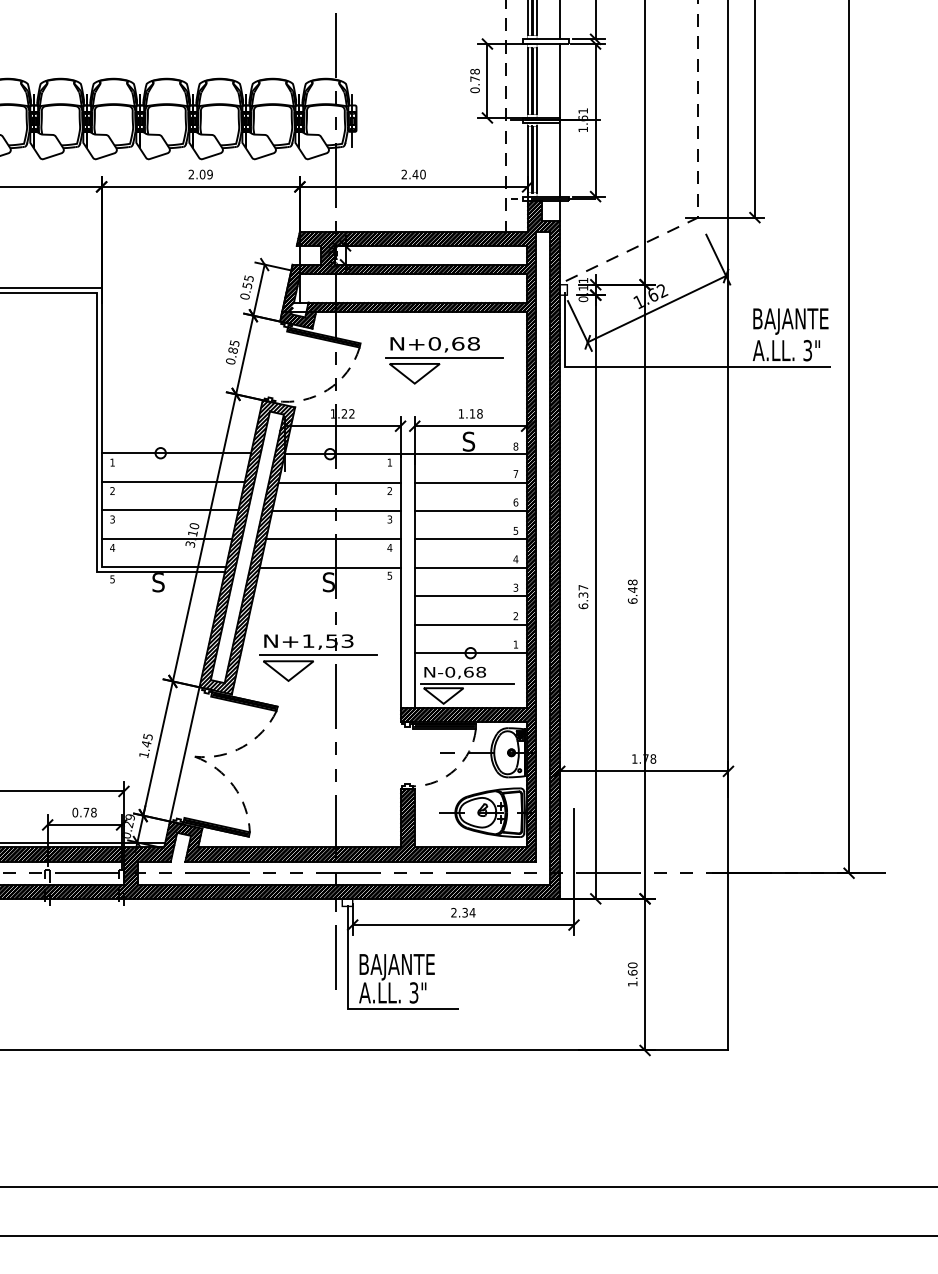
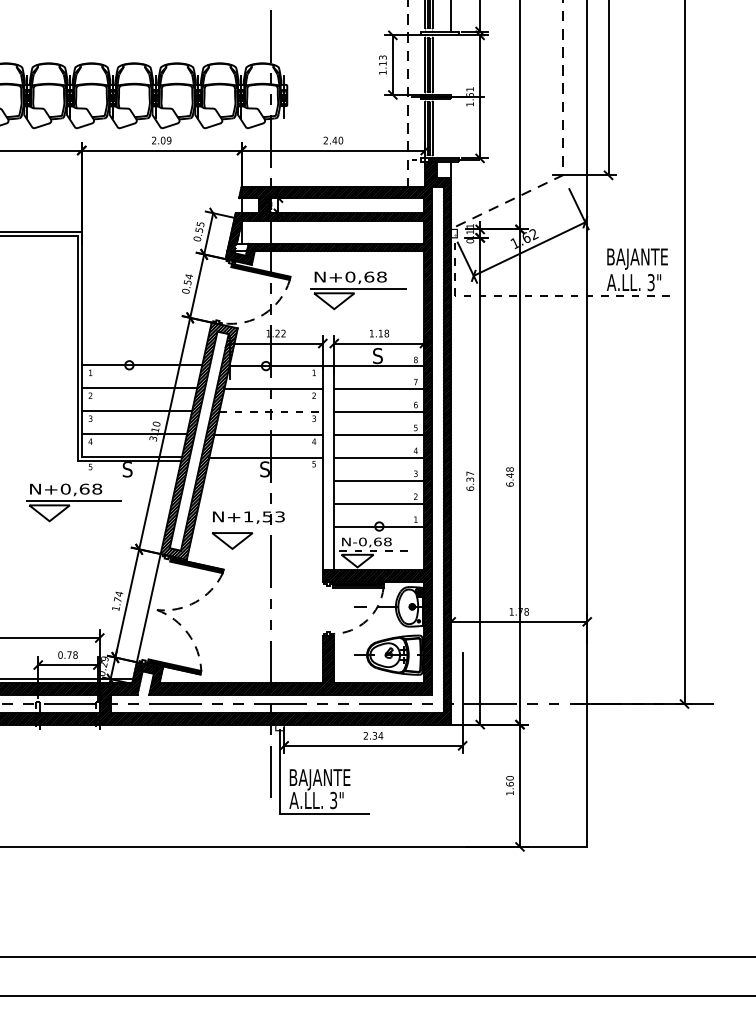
text: (474, 80) -> (382, 64), 0.78 -> 1.13
line: (559, 120) -> (450, 96), removed
text: (233, 347) -> (188, 280), 0.85 -> 0.54
line: (658, 366) -> (530, 295), solid -> dashed
line: (336, 511) -> (271, 412), solid -> dashed
part: (91, 623) -> (73, 502), added
line: (318, 655) -> (256, 528), removed
line: (467, 683) -> (376, 550), solid -> dashed
text: (146, 740) -> (117, 596), 1.45 -> 1.74

